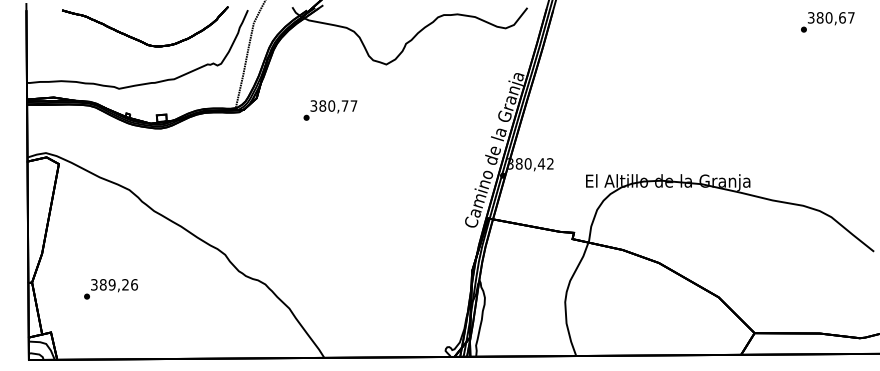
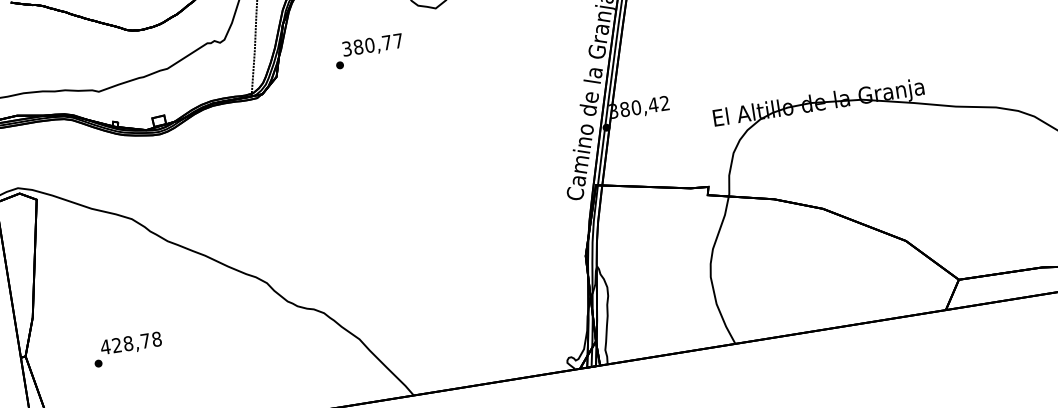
text: (330, 110) -> (369, 51), moved
text: (114, 284) -> (131, 342), 389,26 -> 428,78

